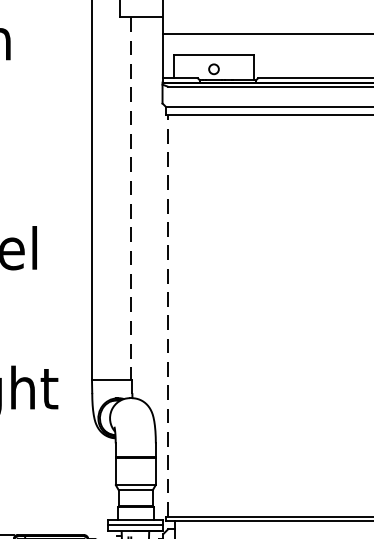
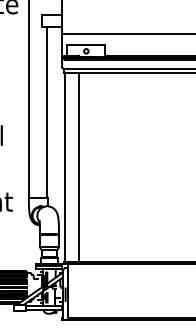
line: (131, 198) -> (47, 112), dashed -> solid
line: (167, 315) -> (64, 167), dashed -> solid
line: (199, 315) -> (79, 167), added

